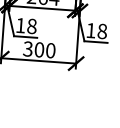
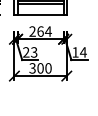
text: (26, 26) -> (30, 52), 18 -> 23
text: (101, 31) -> (82, 52), 18 -> 14

